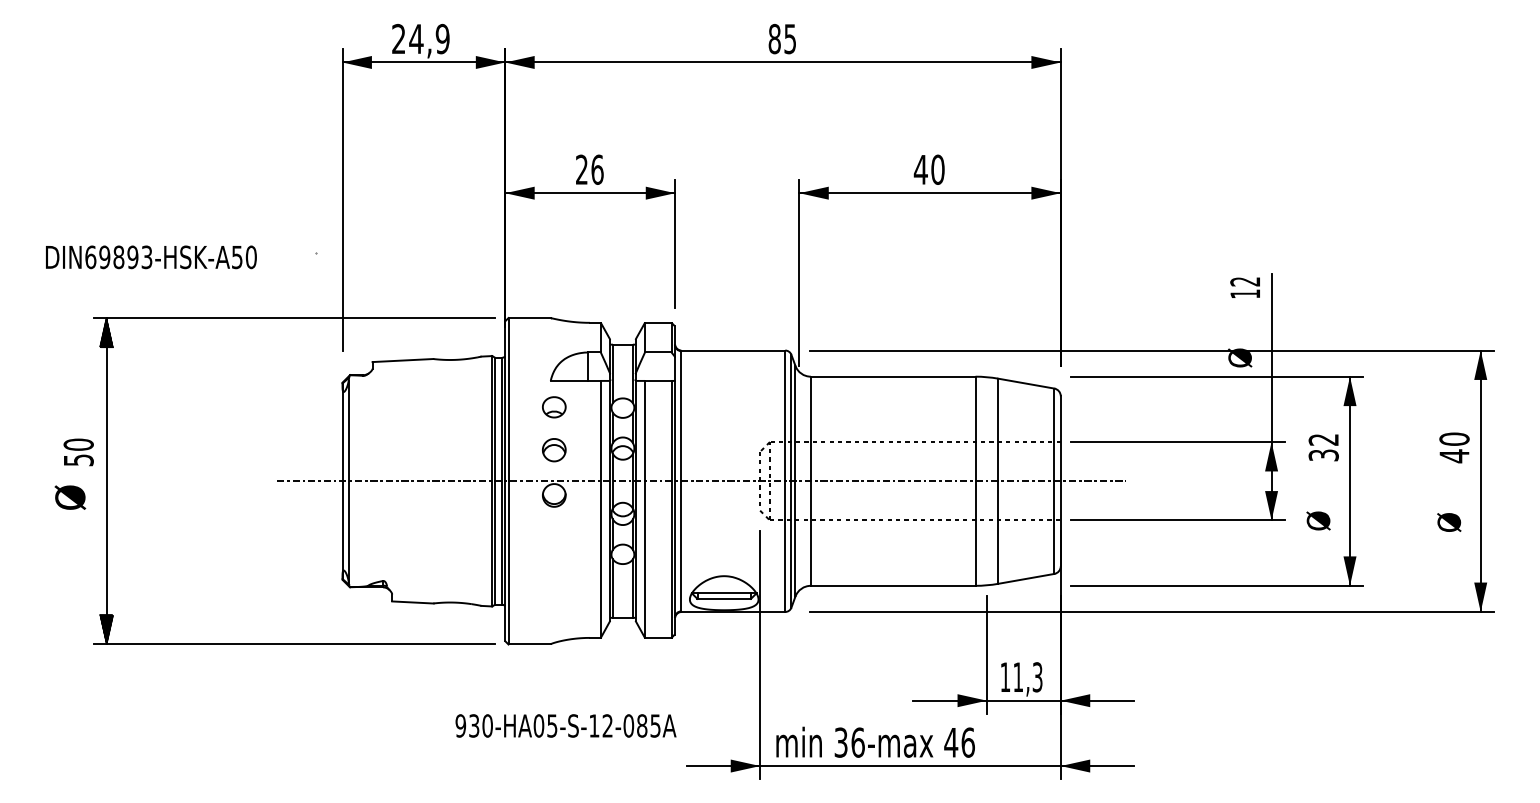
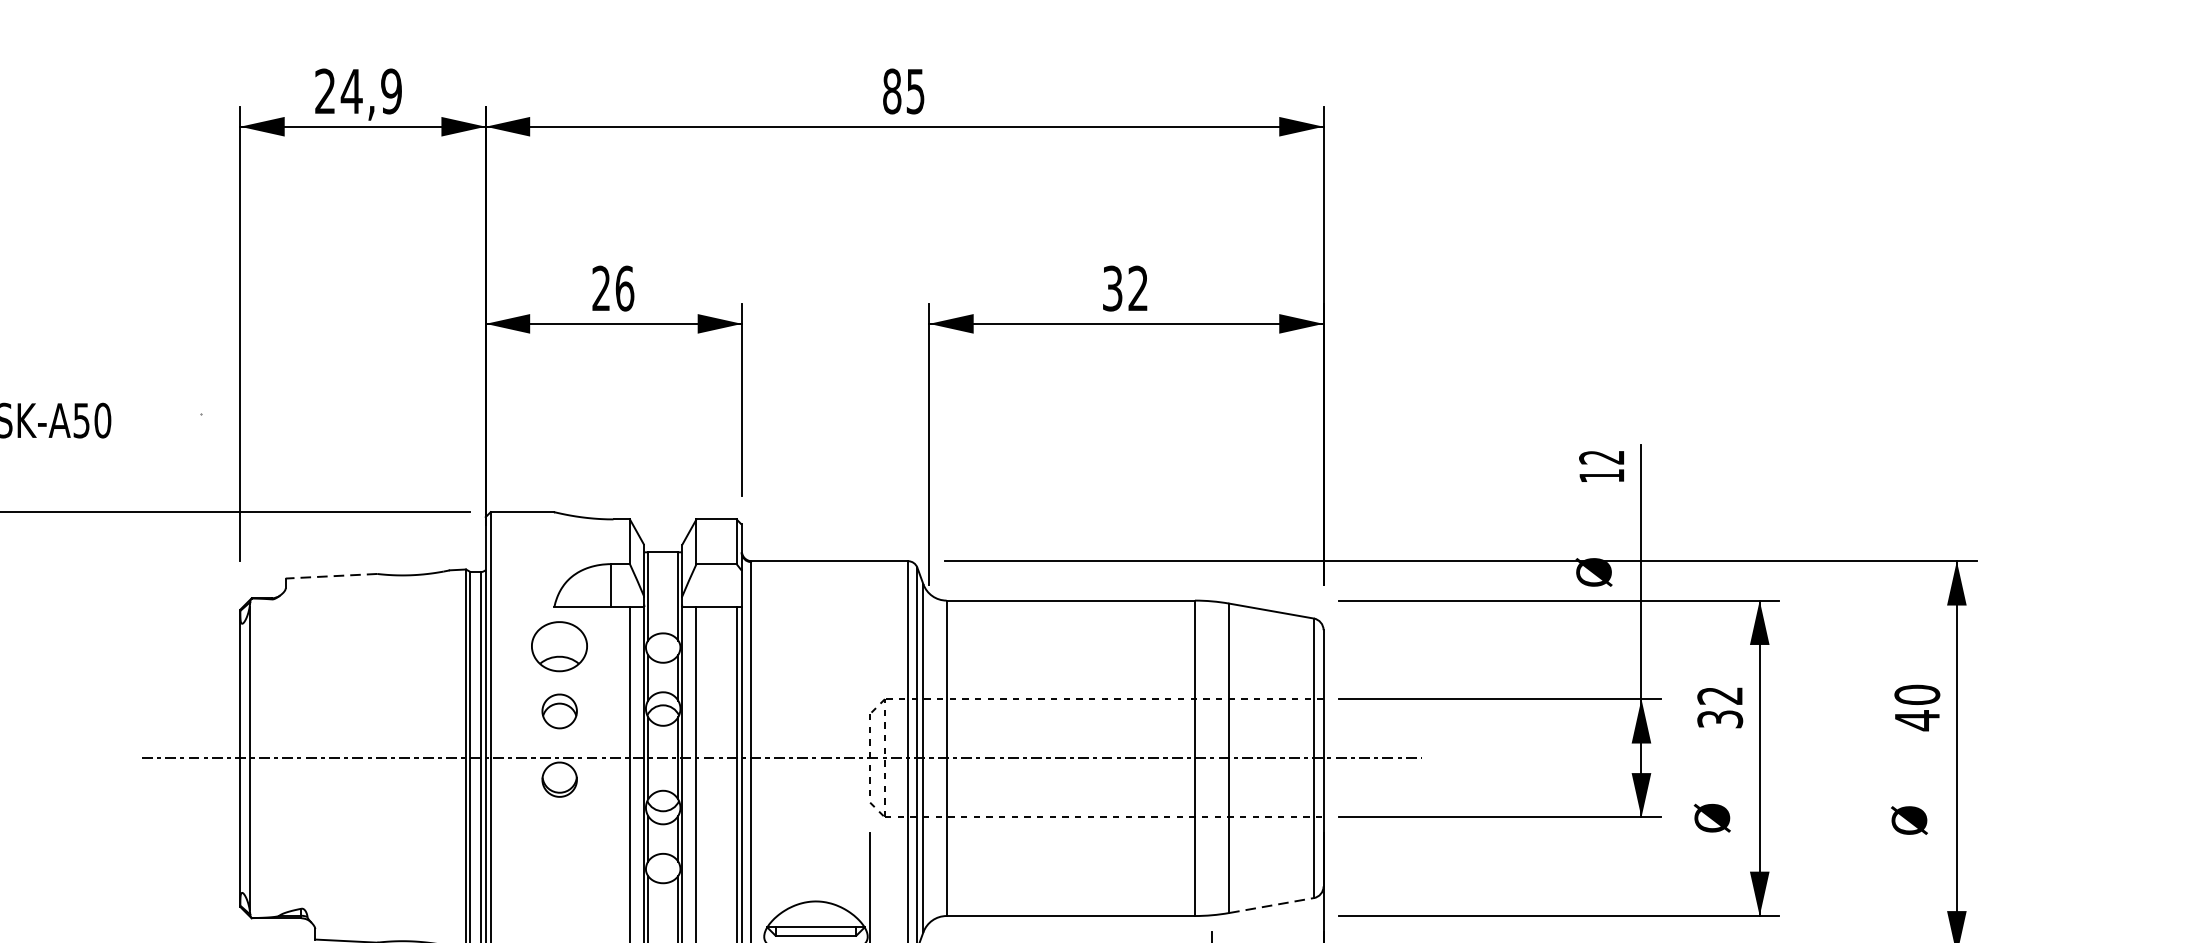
text: (928, 169) -> (1124, 288), 40 -> 32
line: (402, 360) -> (330, 576), solid -> dashed
part: (554, 407) -> (560, 647), size x1.6
line: (1026, 578) -> (1271, 904), solid -> dashed

